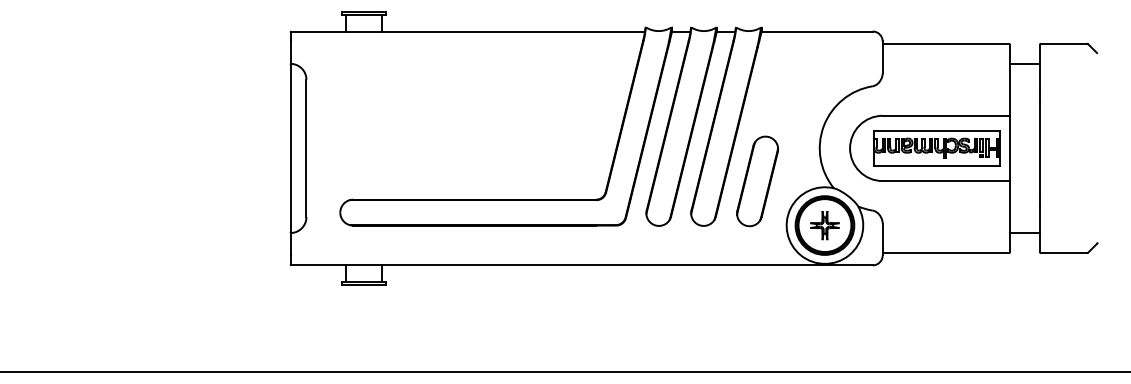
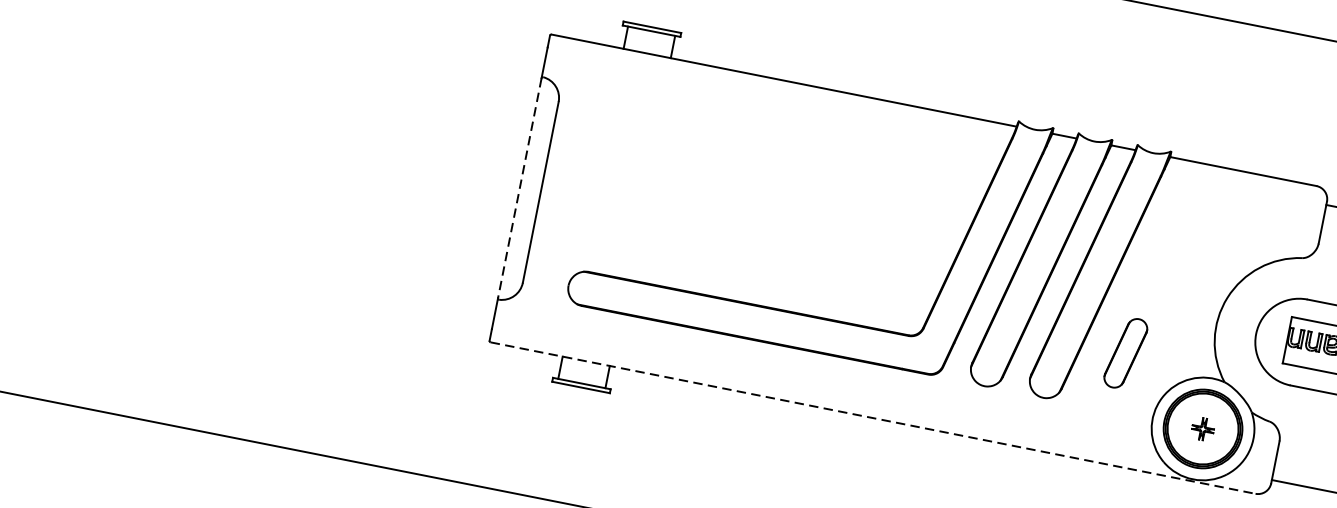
line: (290, 148) -> (519, 188), solid -> dashed
part: (757, 181) -> (1125, 353), size x0.6
part: (824, 225) -> (1202, 428), size x0.6
line: (582, 265) -> (873, 418), solid -> dashed

